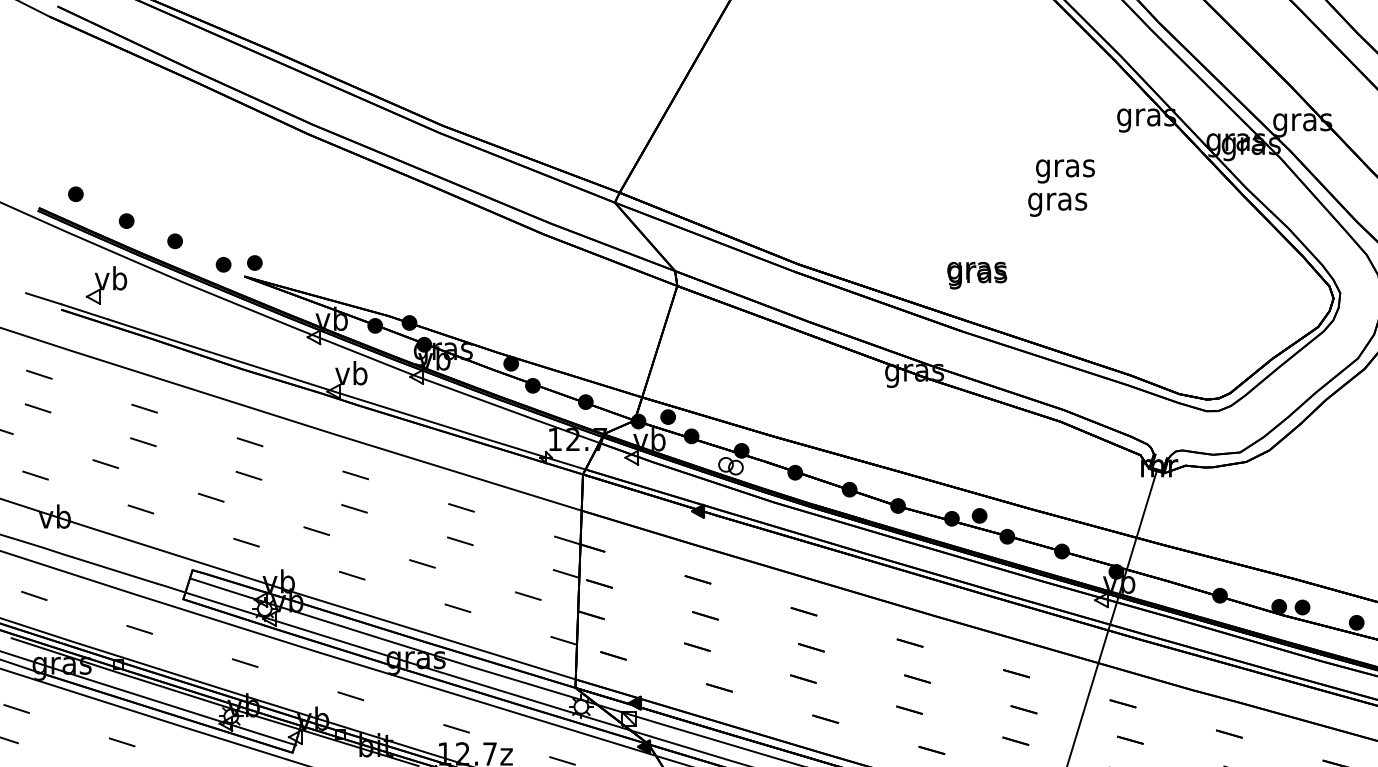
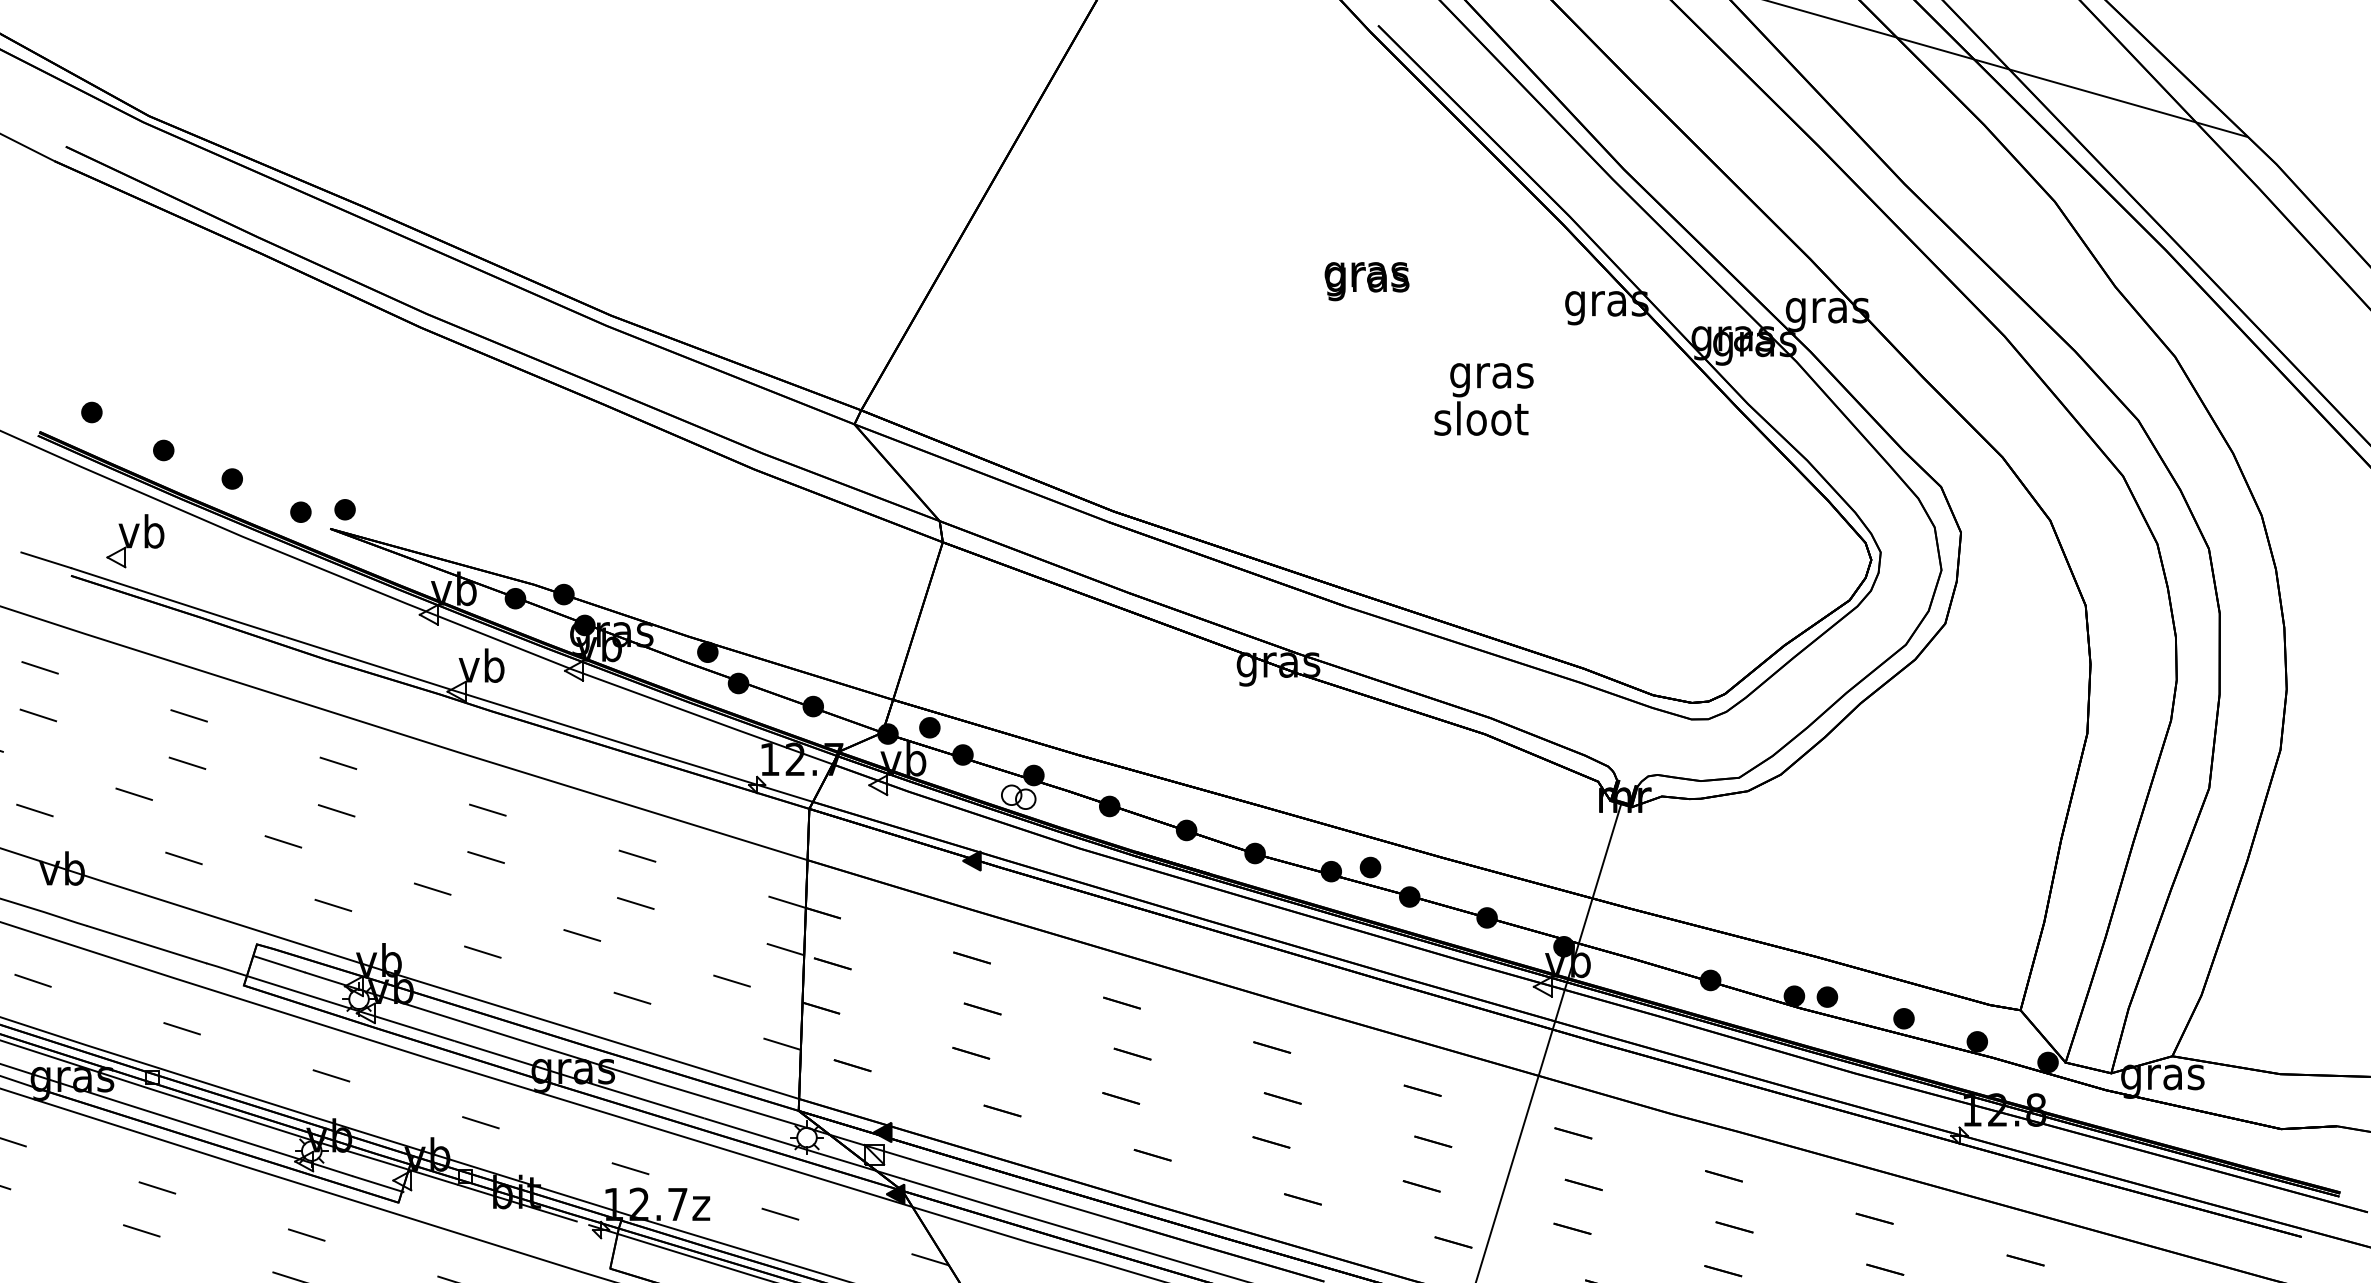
text: (1058, 201) -> (1481, 422), gras -> sloot
text: (976, 275) -> (1366, 281), moved

